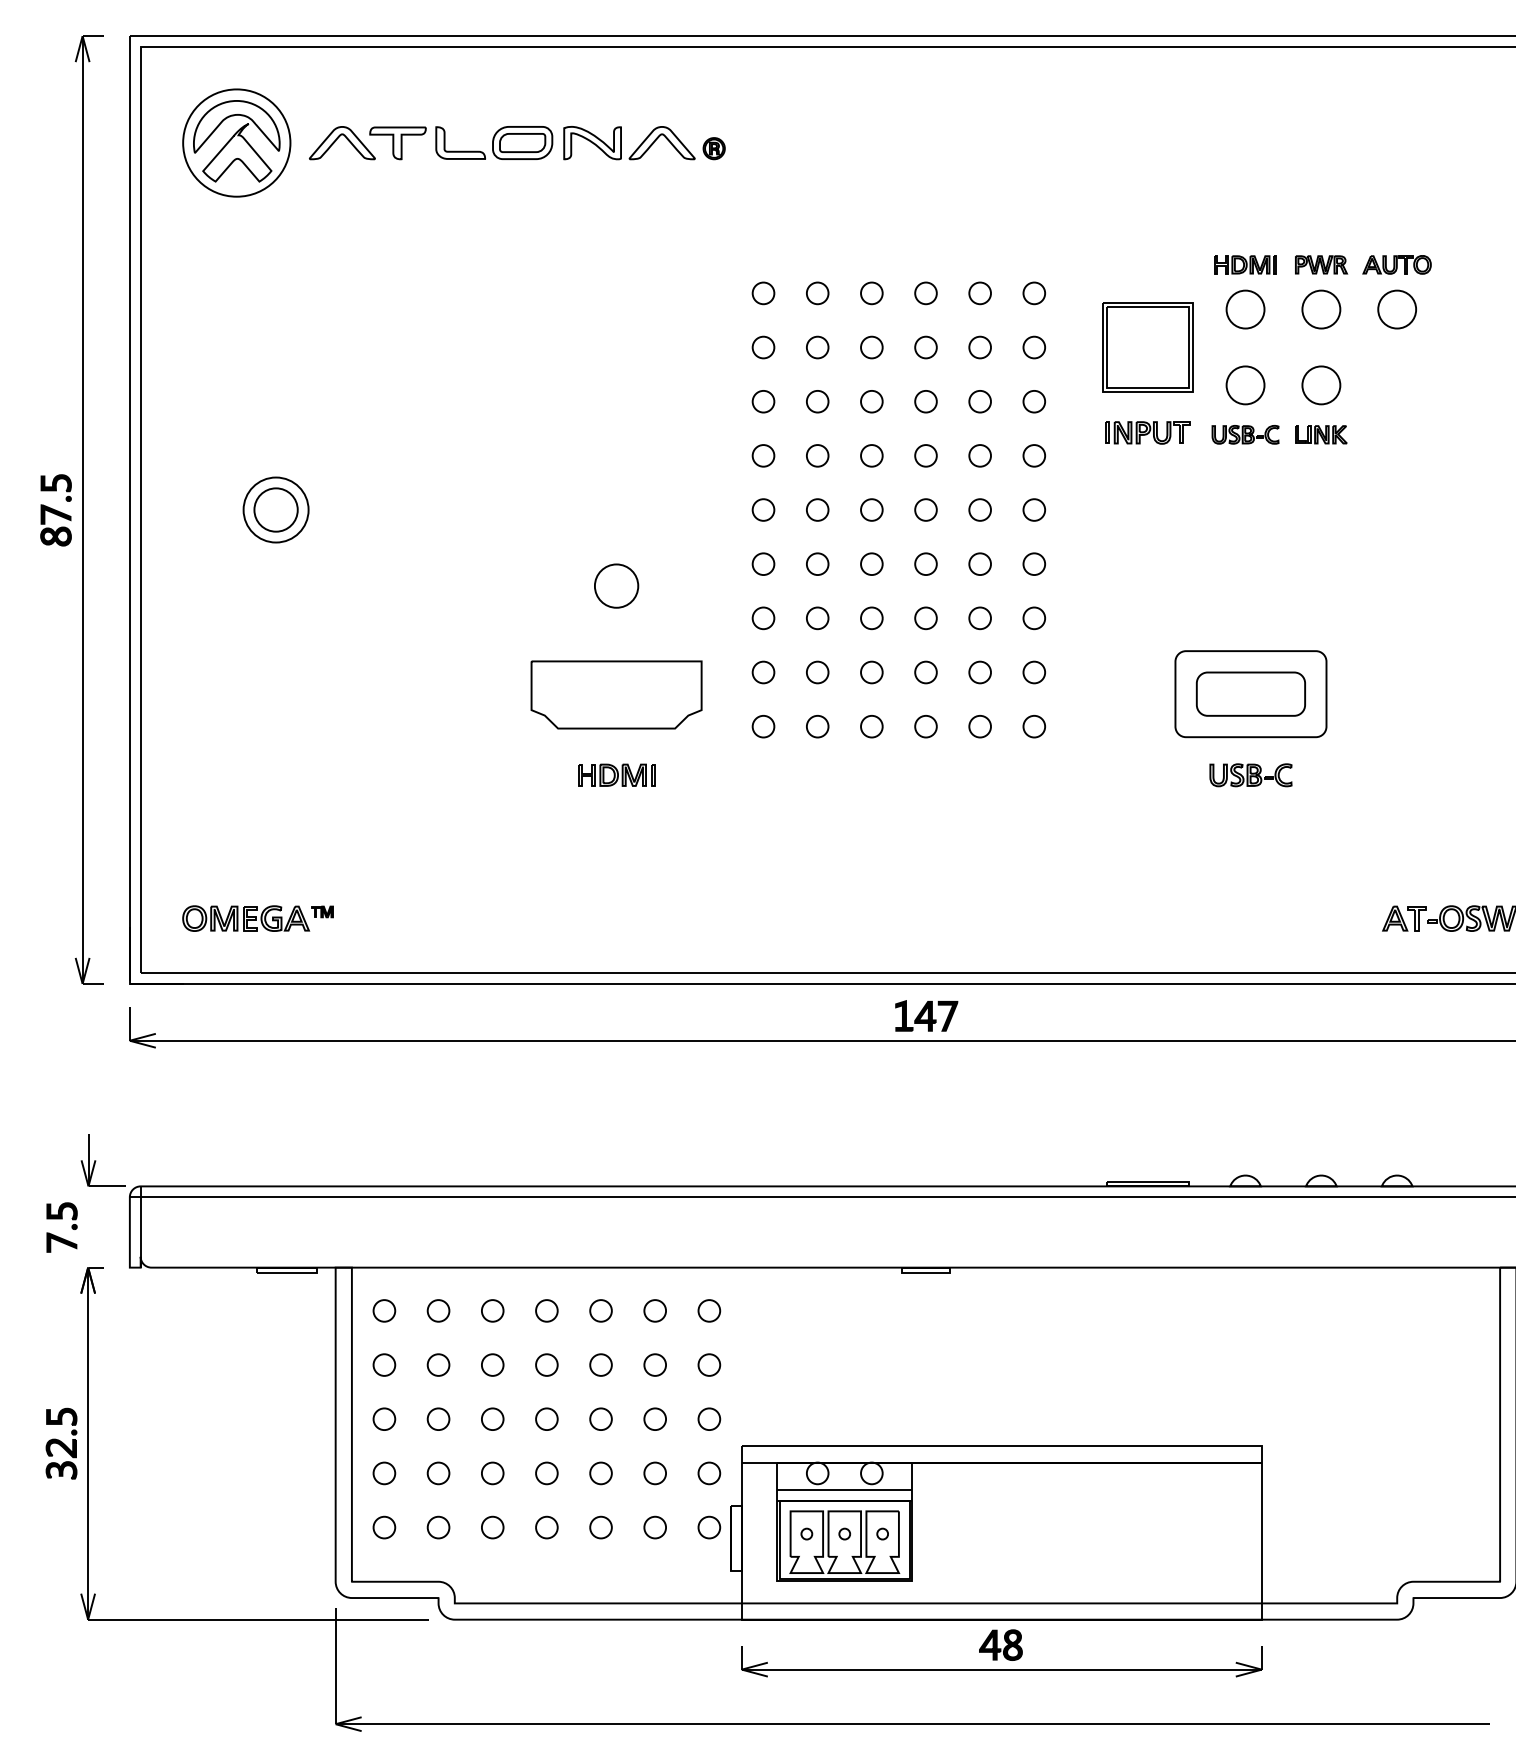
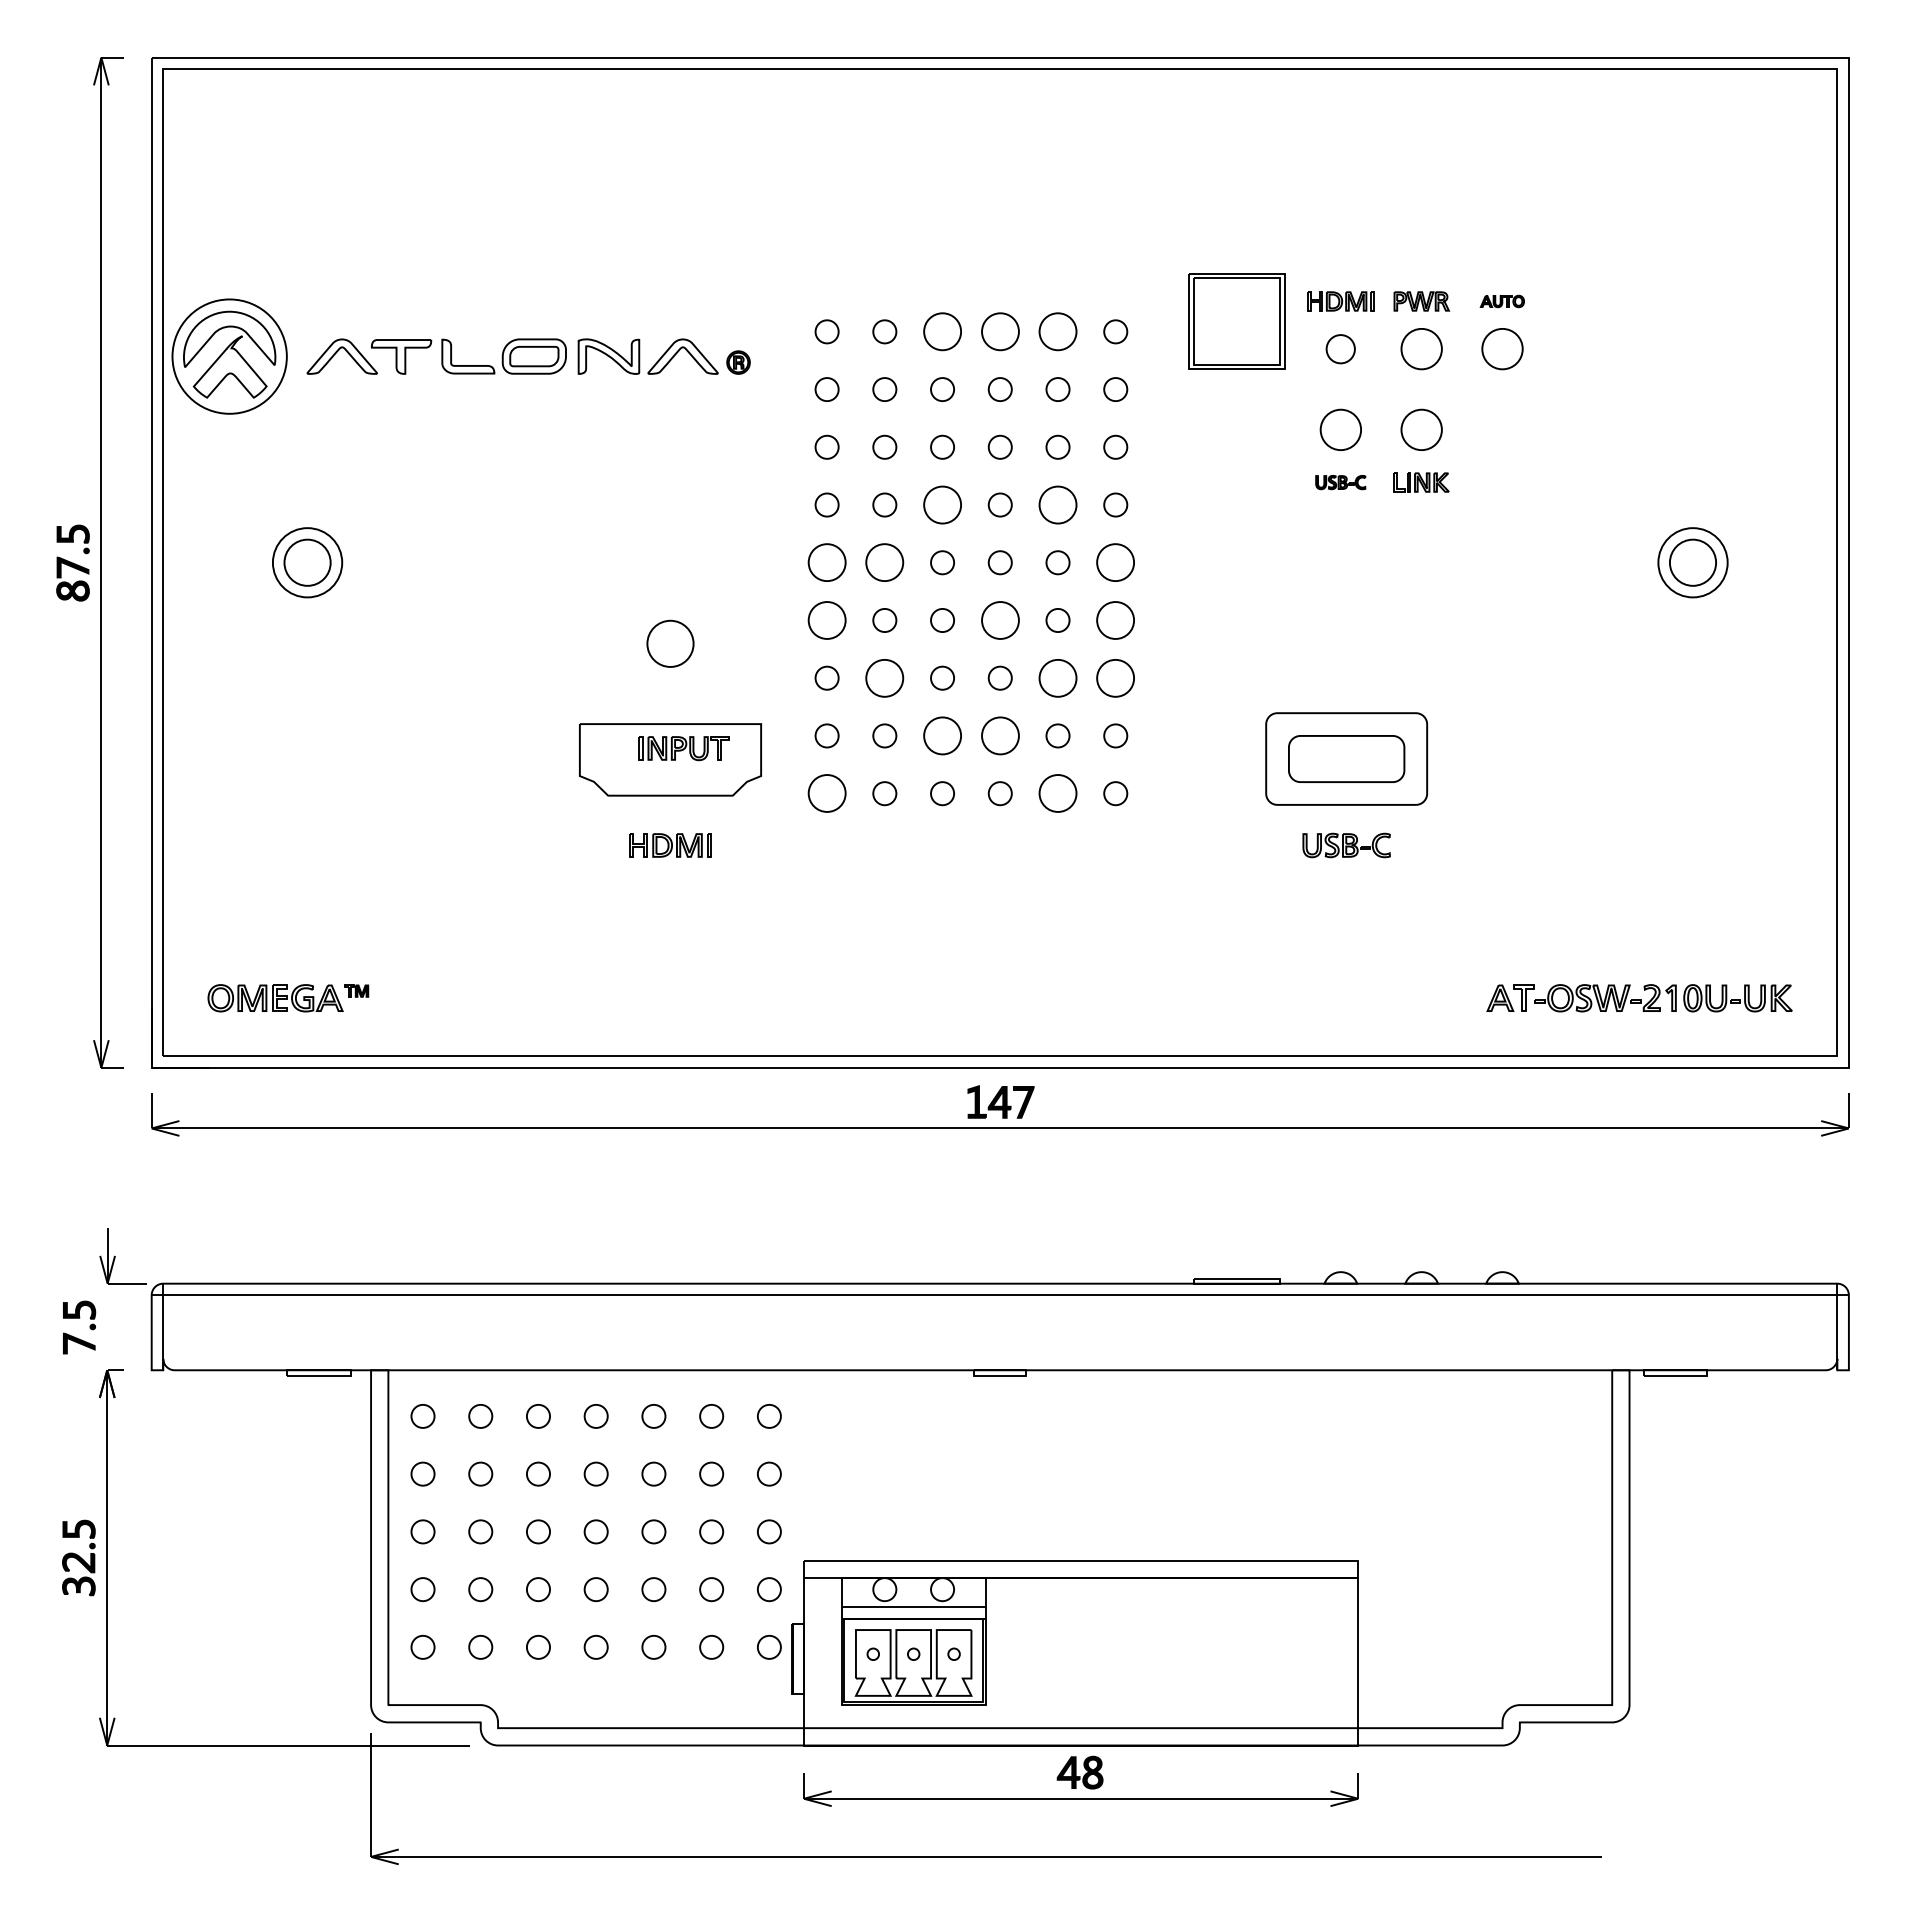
part: (444, 142) -> (451, 356), moved
part: (1397, 264) -> (1502, 301), size x0.6
part: (871, 293) -> (942, 331), size x1.6
part: (925, 293) -> (999, 331), size x1.6
part: (979, 293) -> (1057, 331), size x1.6
part: (1245, 309) -> (1340, 349), size x0.7
part: (1147, 347) -> (1236, 321), moved
part: (1147, 432) -> (683, 748), moved
part: (1245, 434) -> (1340, 482), size x0.7
part: (871, 455) -> (942, 504), size x1.6
part: (979, 455) -> (1057, 504), size x1.6
part: (762, 509) -> (826, 562), size x1.6
part: (817, 509) -> (884, 562), size x1.6
part: (1034, 509) -> (1115, 562), size x1.6
part: (762, 564) -> (826, 620), size x1.6
part: (925, 564) -> (999, 620), size x1.6
part: (1034, 564) -> (1115, 620), size x1.6
part: (817, 617) -> (884, 677), size x1.6
part: (979, 617) -> (1057, 677), size x1.6
part: (1034, 617) -> (1115, 677), size x1.6
part: (871, 672) -> (942, 735), size x1.6
part: (925, 672) -> (999, 735), size x1.6
part: (762, 726) -> (826, 793), size x1.6
part: (979, 726) -> (1057, 793), size x1.6

